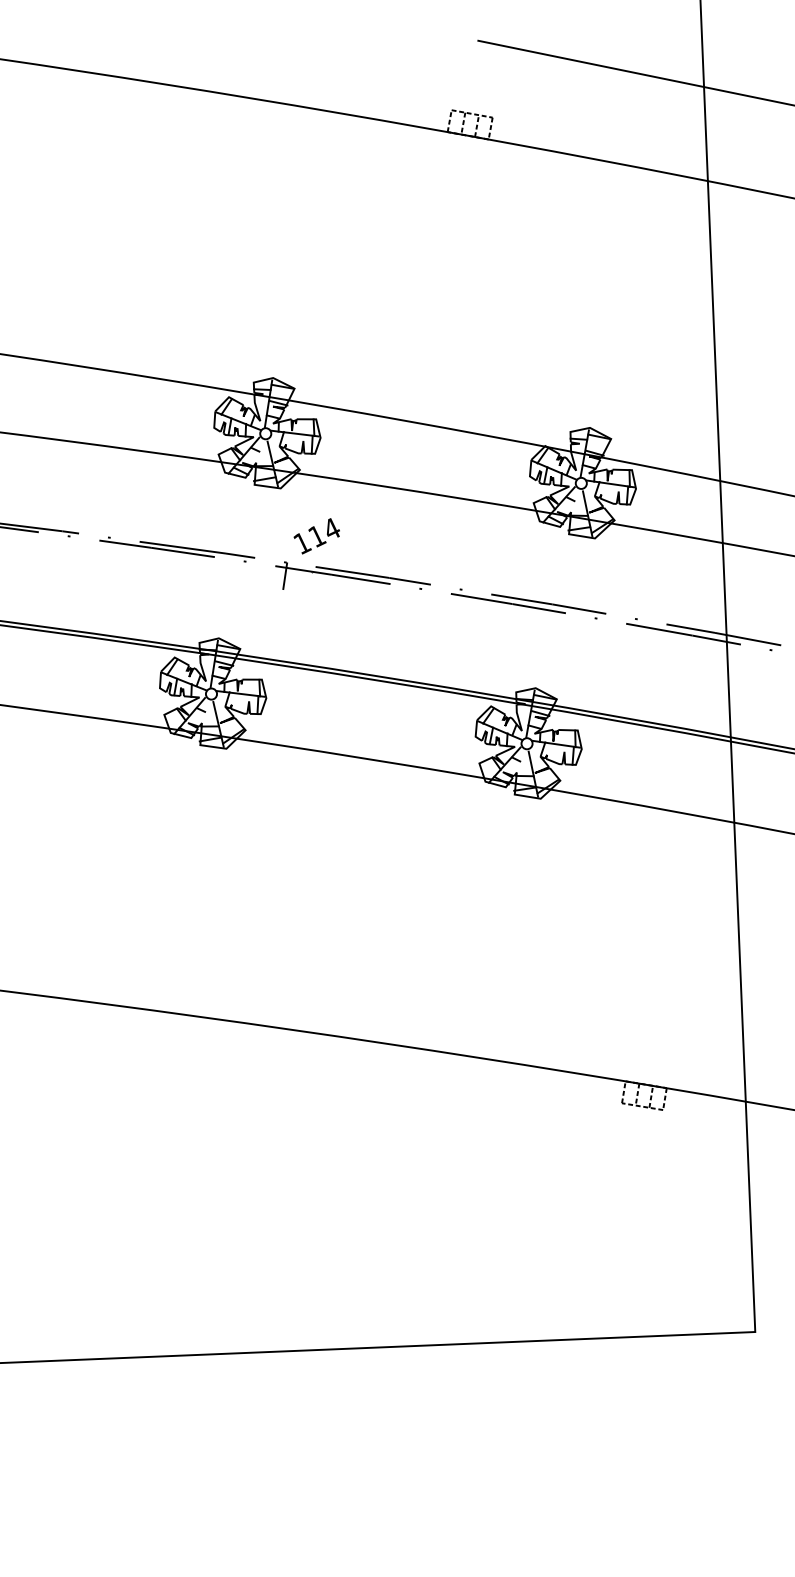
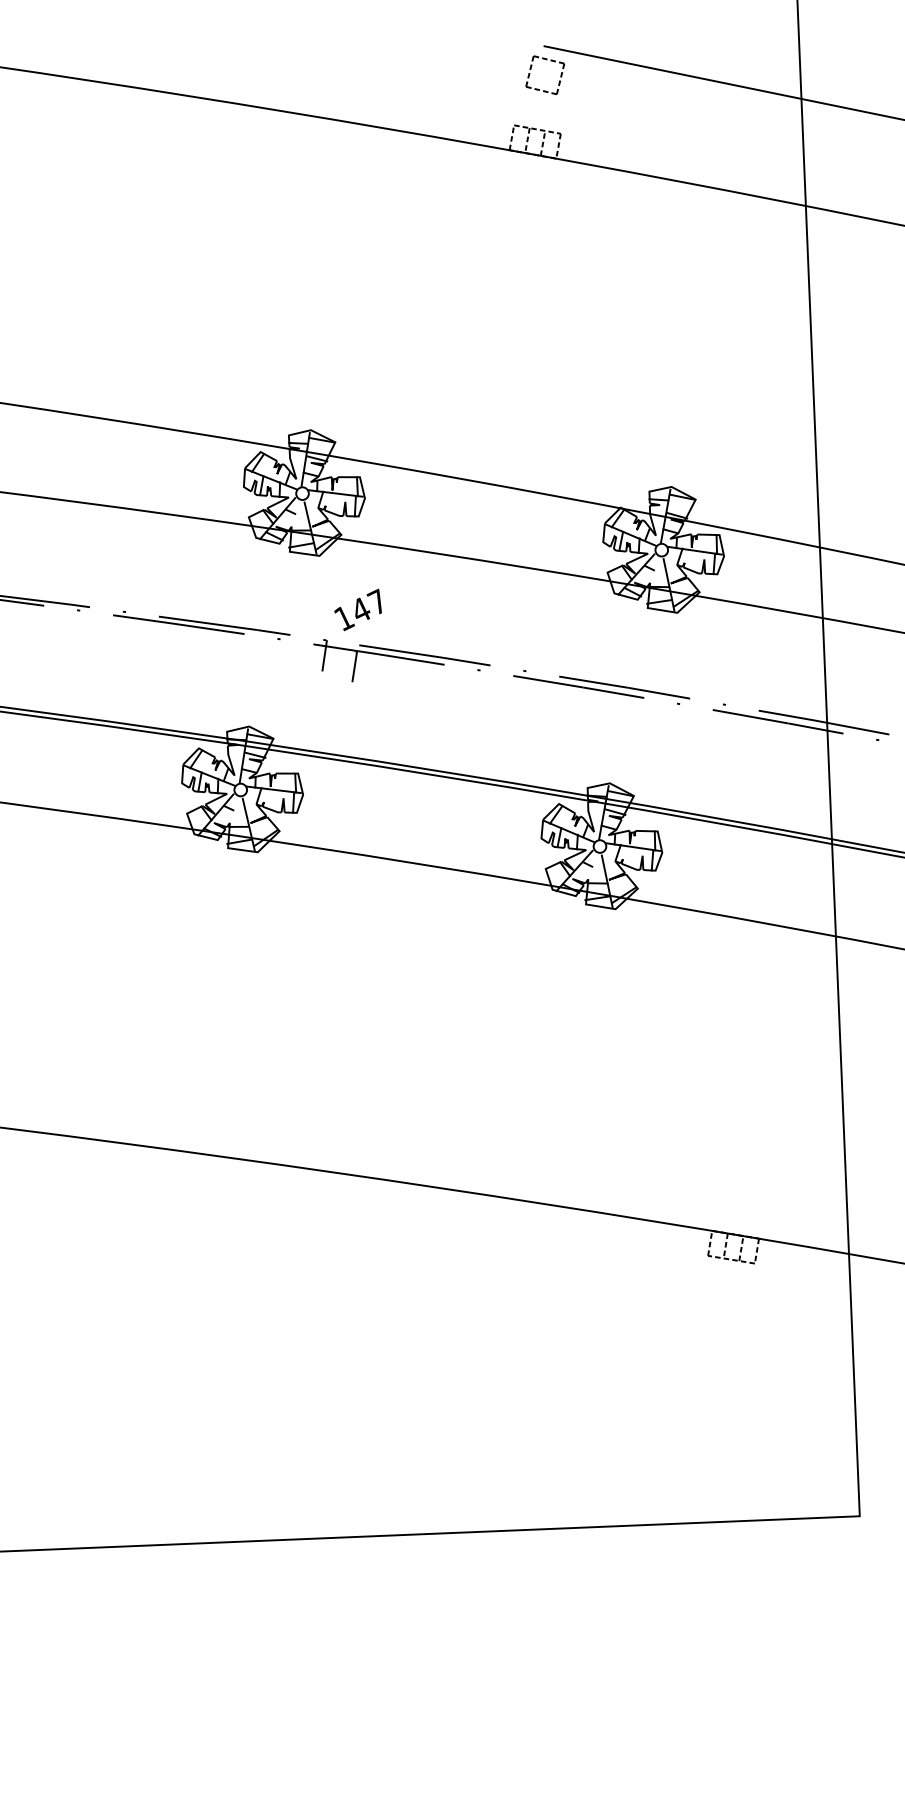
part: (490, 72) -> (558, 82), added
text: (324, 532) -> (369, 605), 114 -> 147
line: (311, 585) -> (354, 666), added

